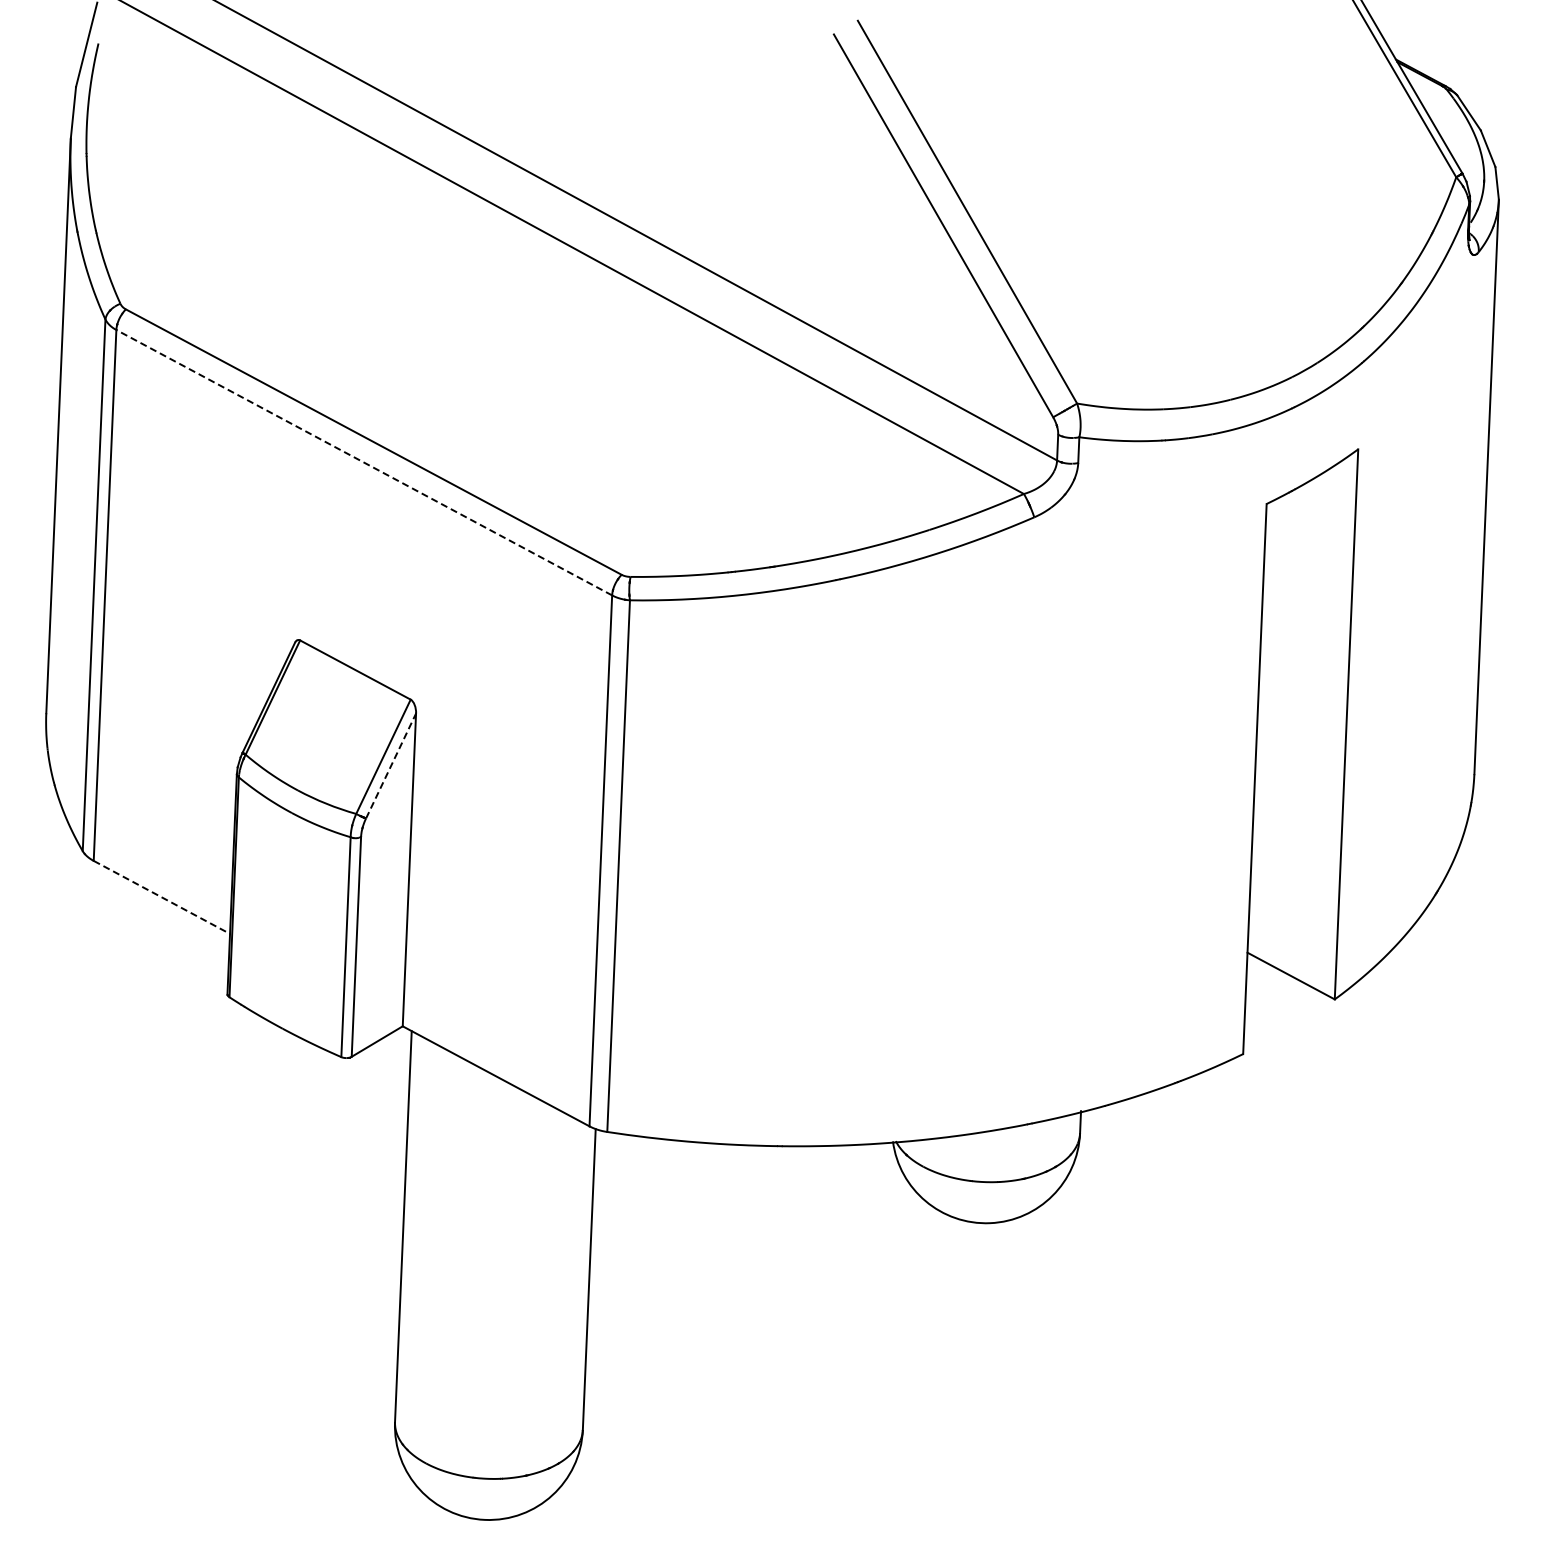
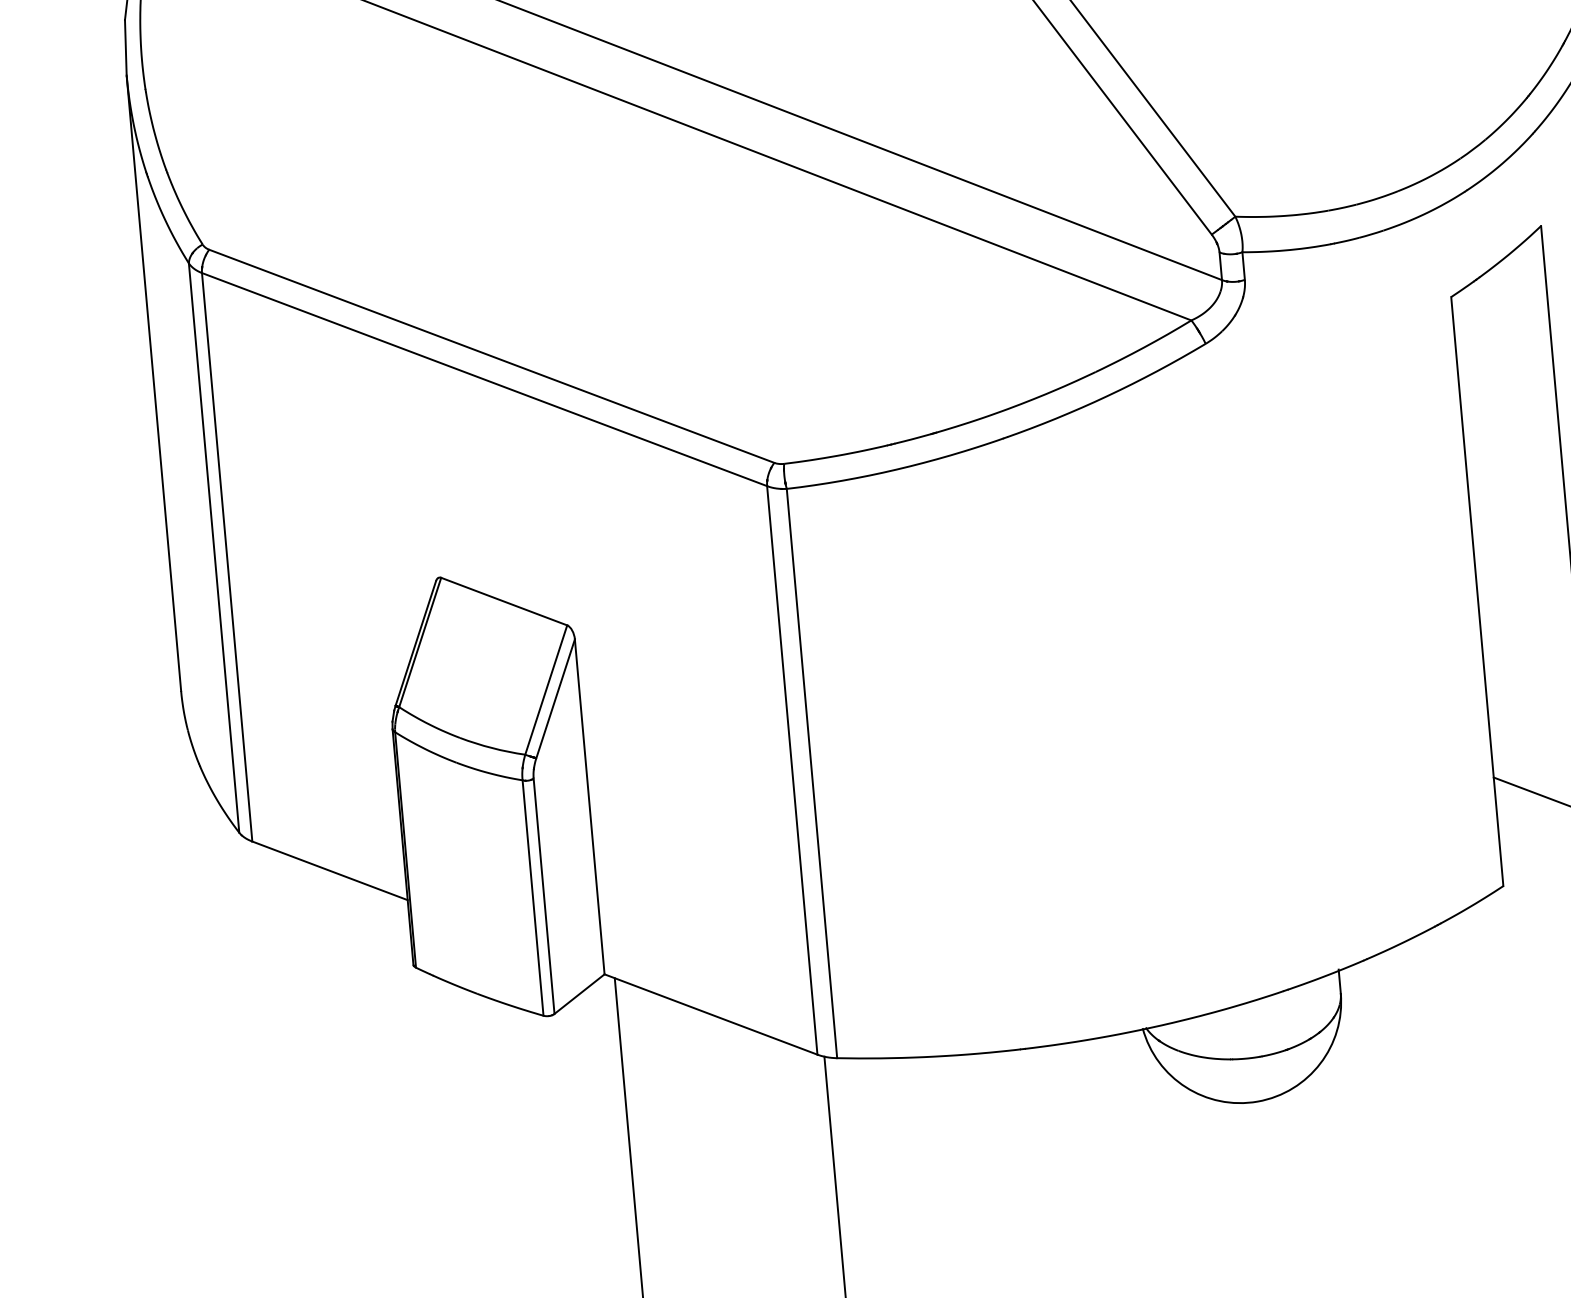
line: (363, 462) -> (483, 379), dashed -> solid
line: (391, 765) -> (556, 698), dashed -> solid
line: (162, 897) -> (330, 870), dashed -> solid

